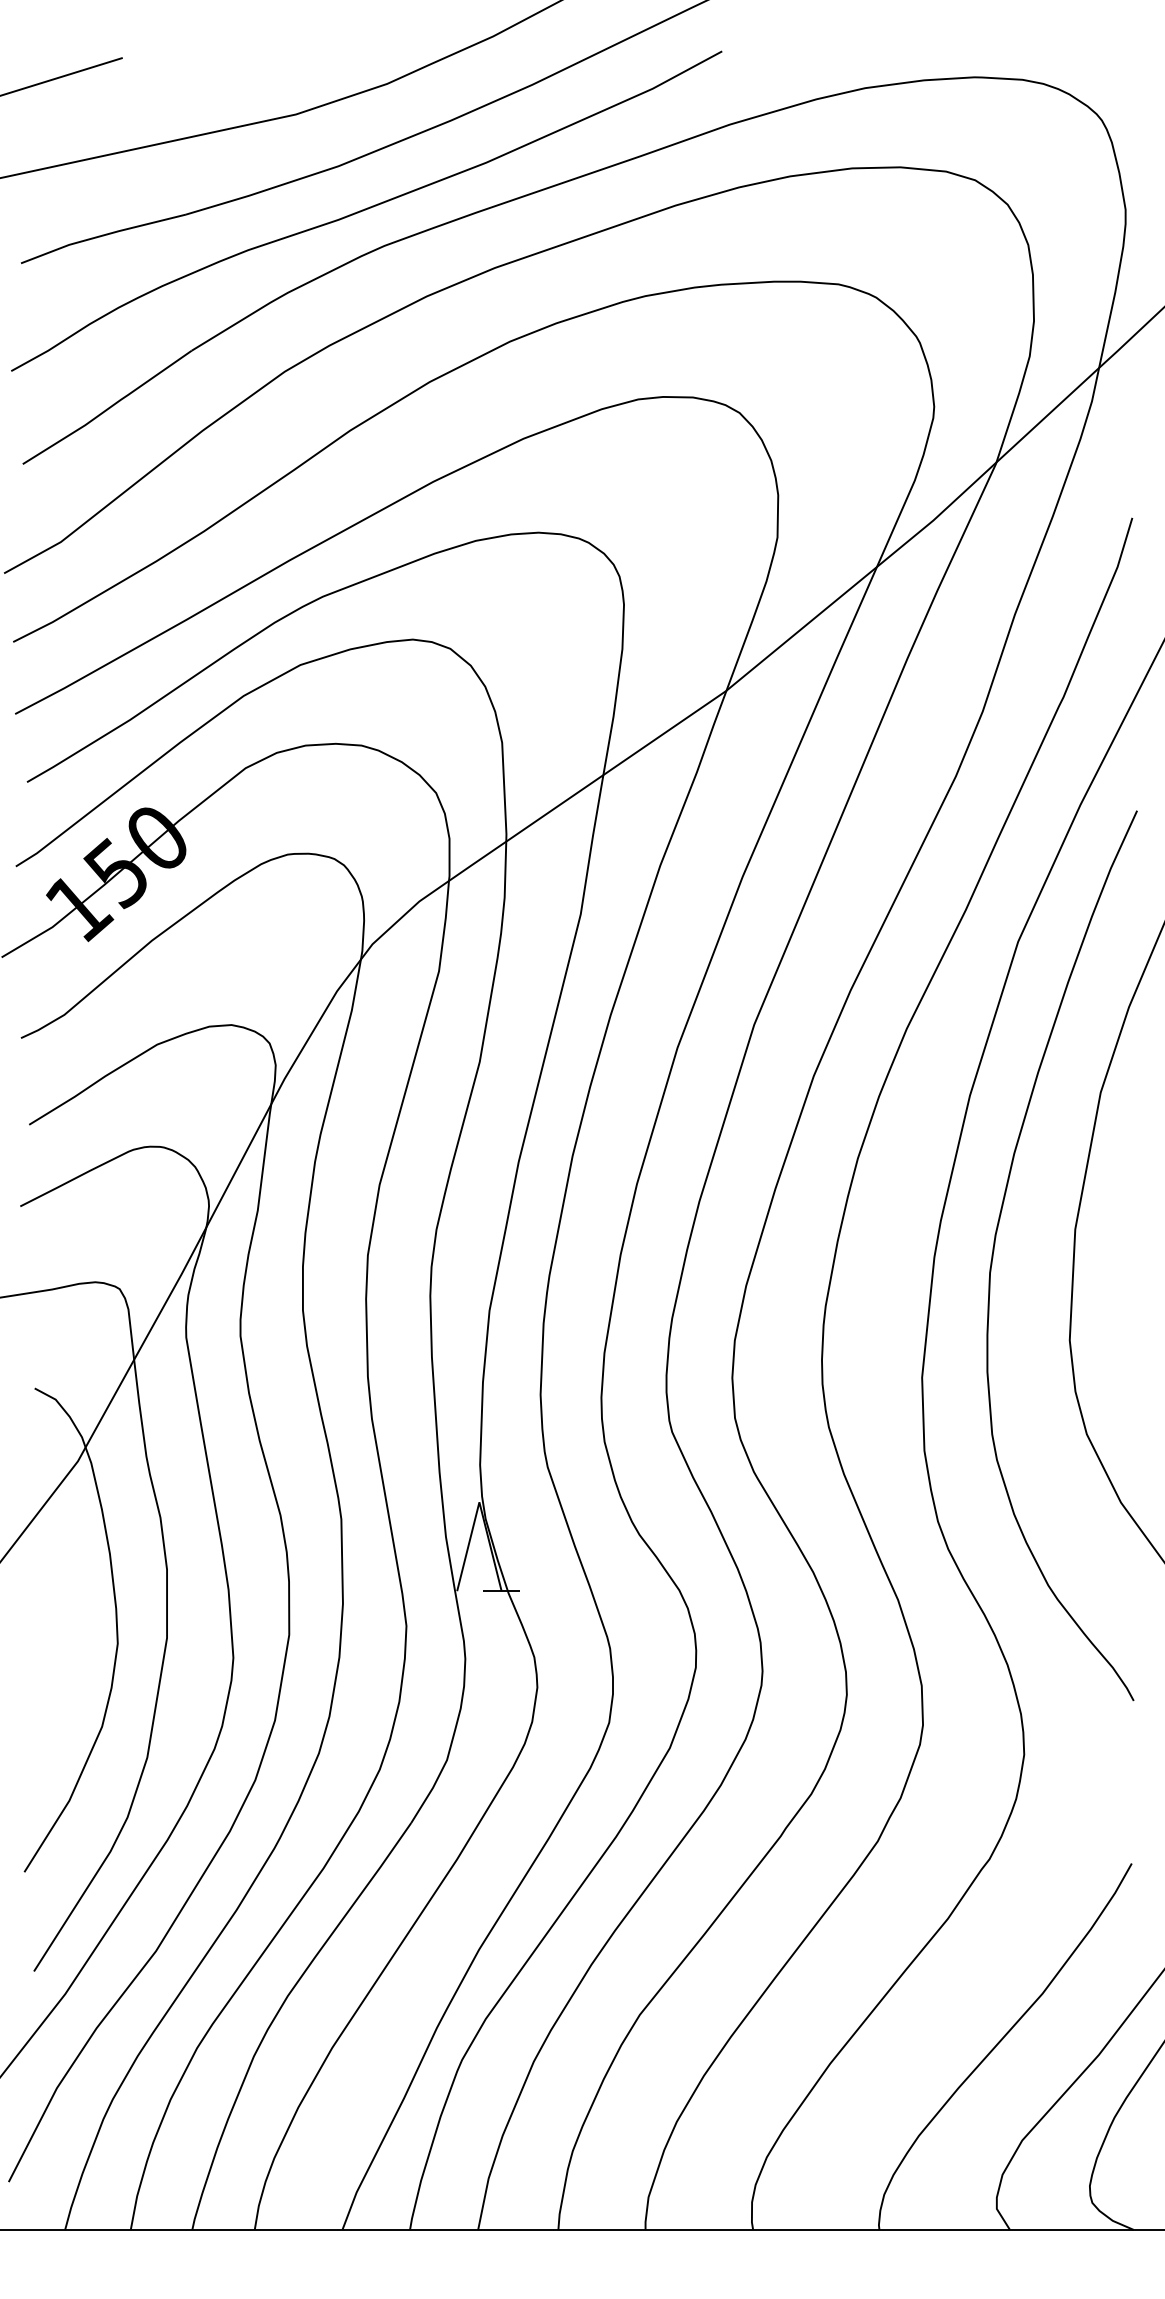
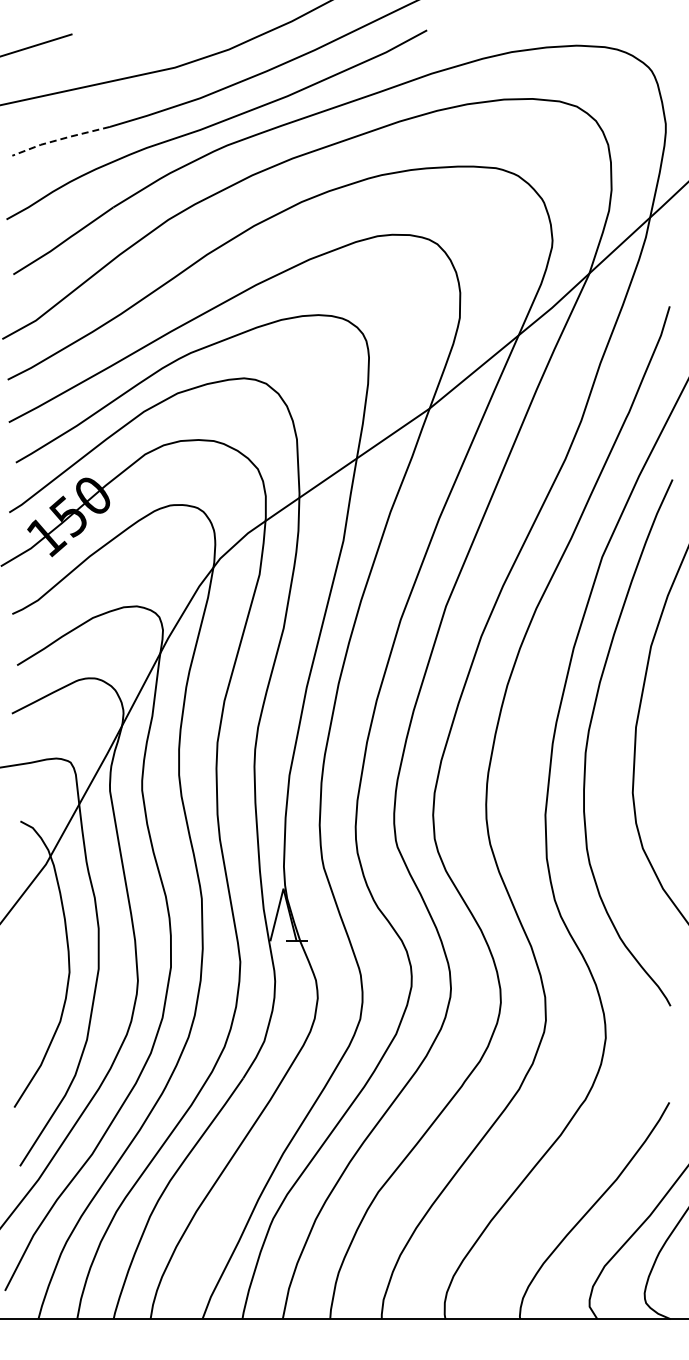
line: (100, 235) -> (59, 139), solid -> dashed

